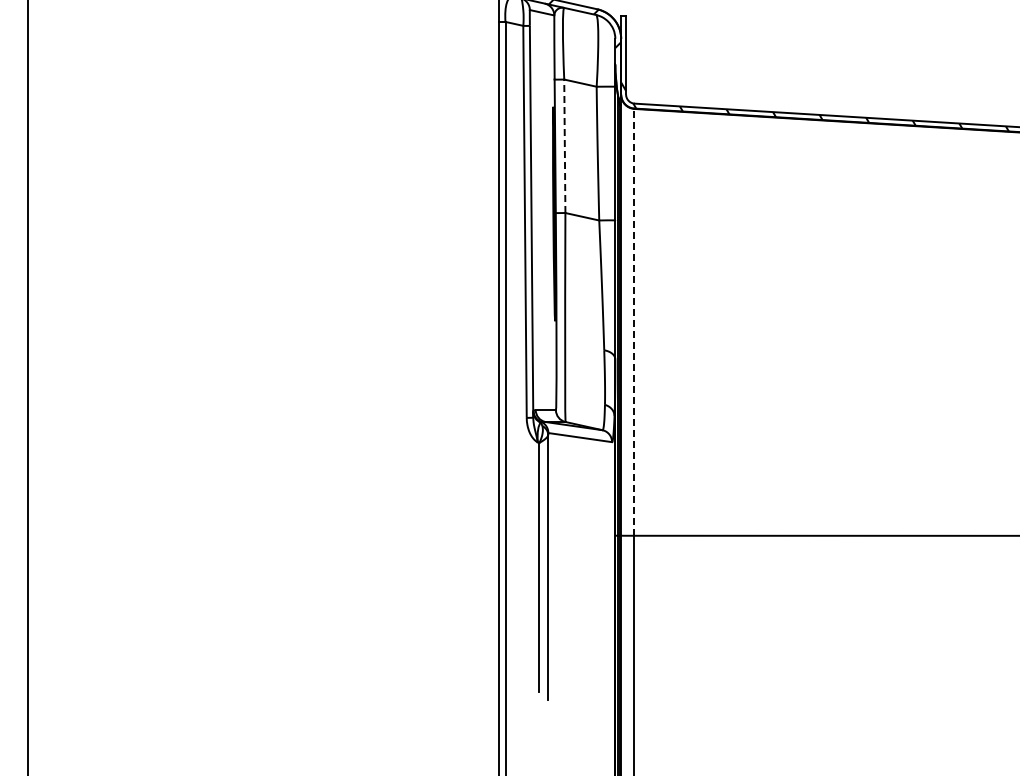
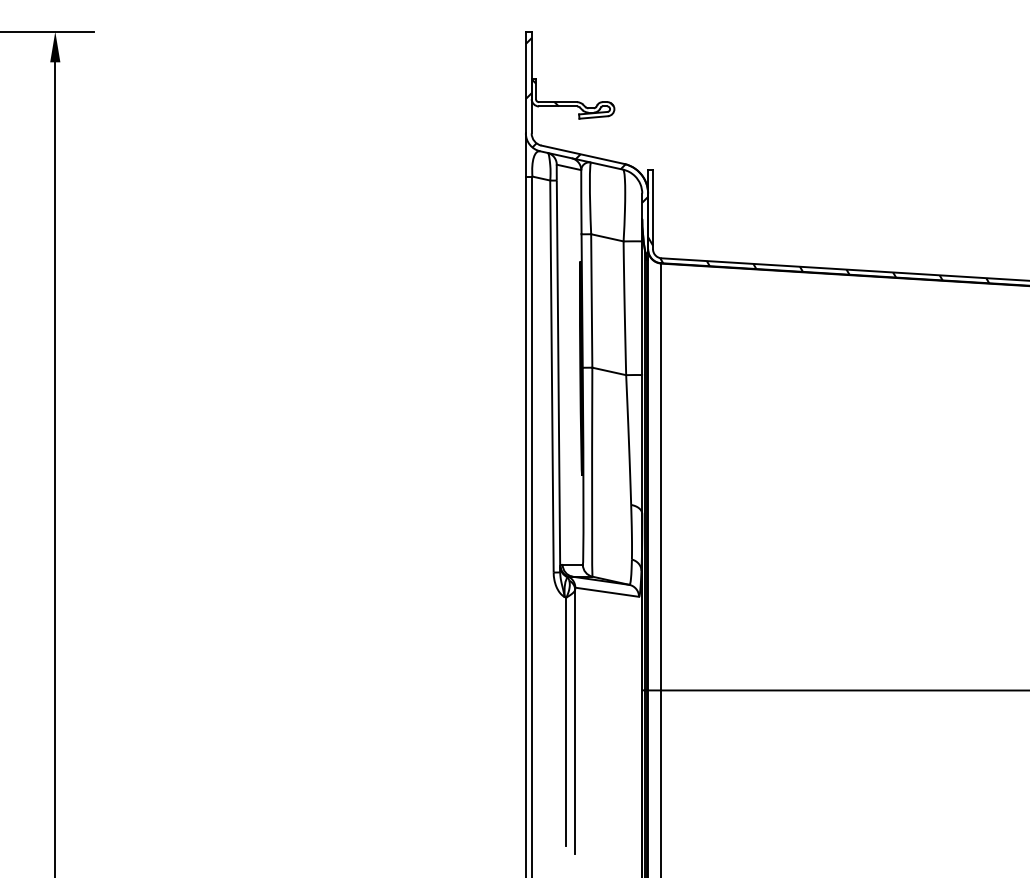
line: (564, 145) -> (591, 300), dashed -> solid
line: (634, 321) -> (661, 476), dashed -> solid

